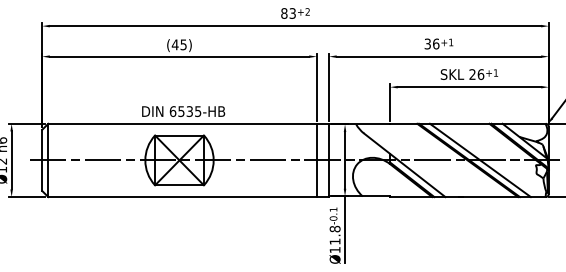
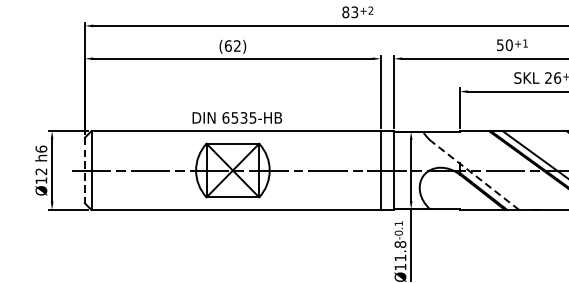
text: (432, 43) -> (505, 44), 36 -> 50
text: (178, 44) -> (231, 45), (45) -> (62)
line: (42, 160) -> (85, 170), solid -> dashed
line: (404, 165) -> (475, 176), solid -> dashed

